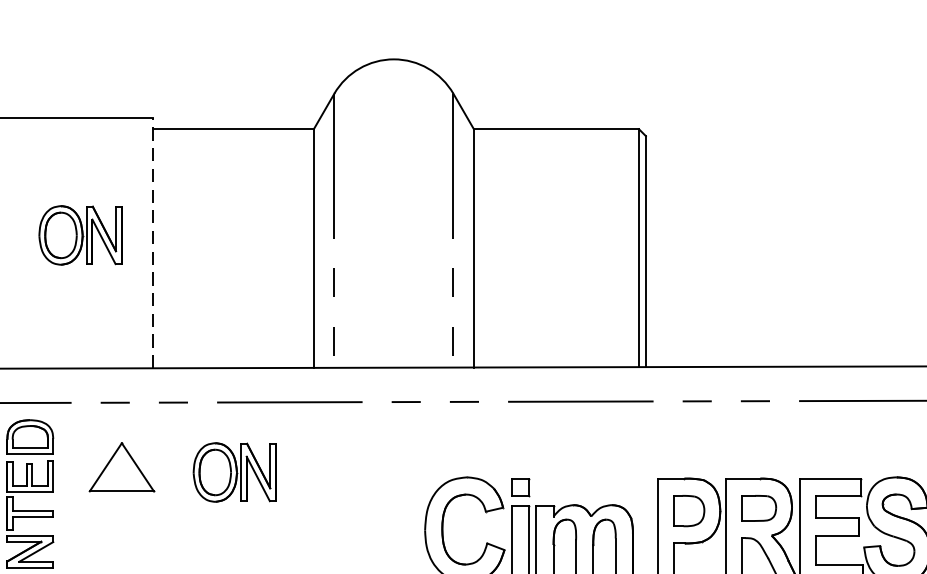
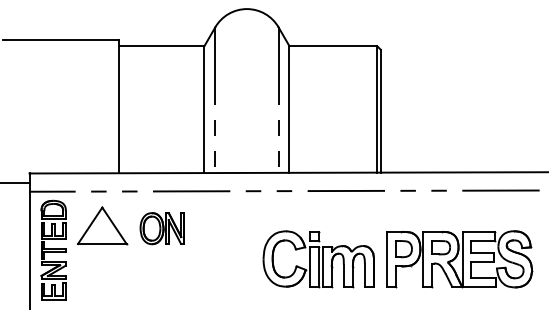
part: (78, 235) -> (79, 102), removed
line: (154, 242) -> (119, 106), dashed -> solid
part: (122, 466) -> (102, 225), size x1.43

